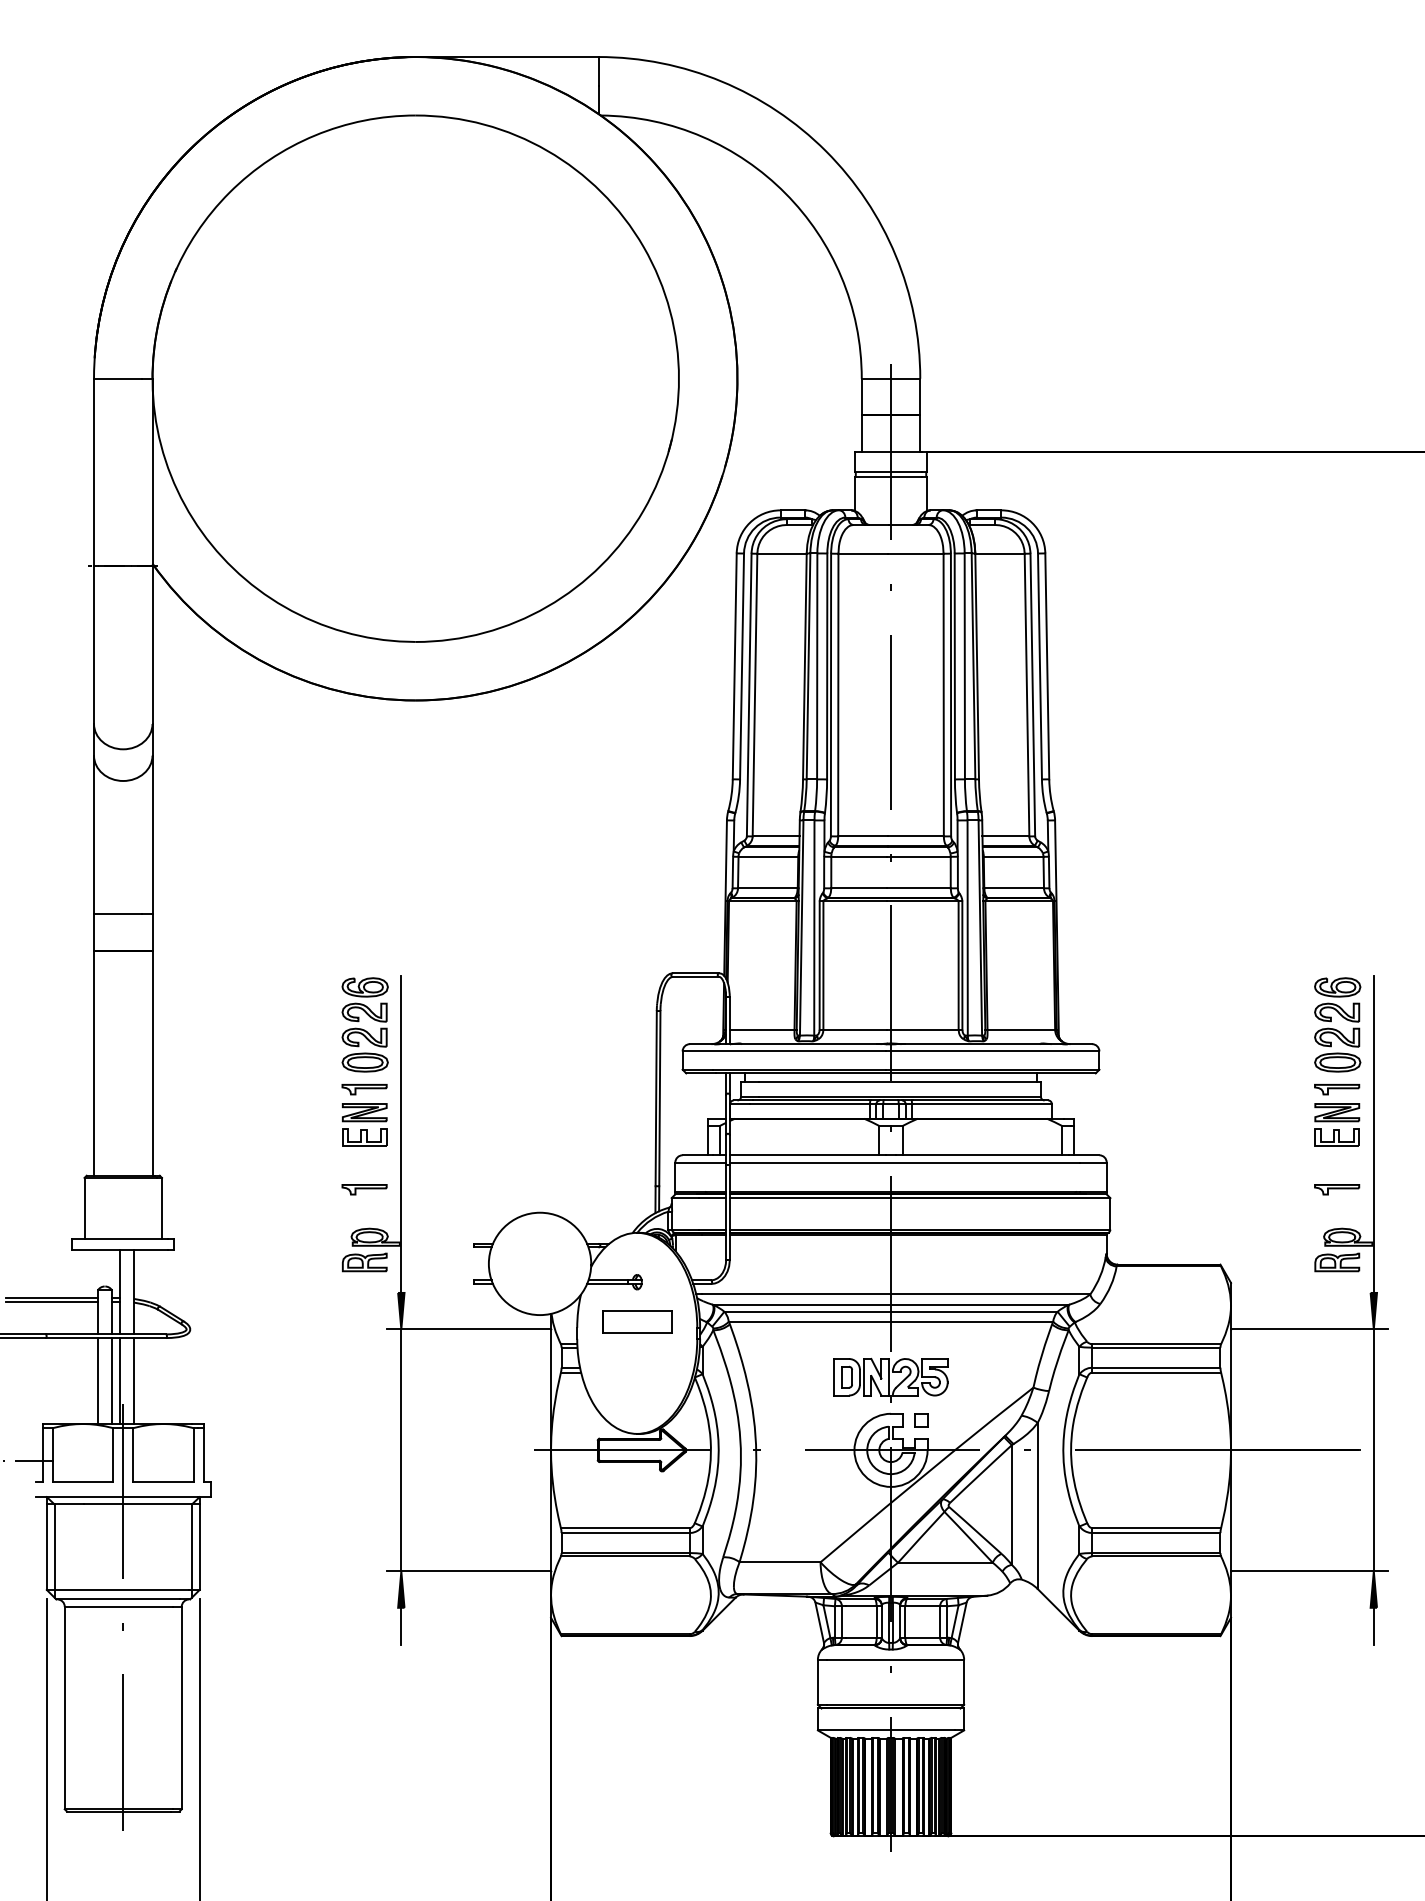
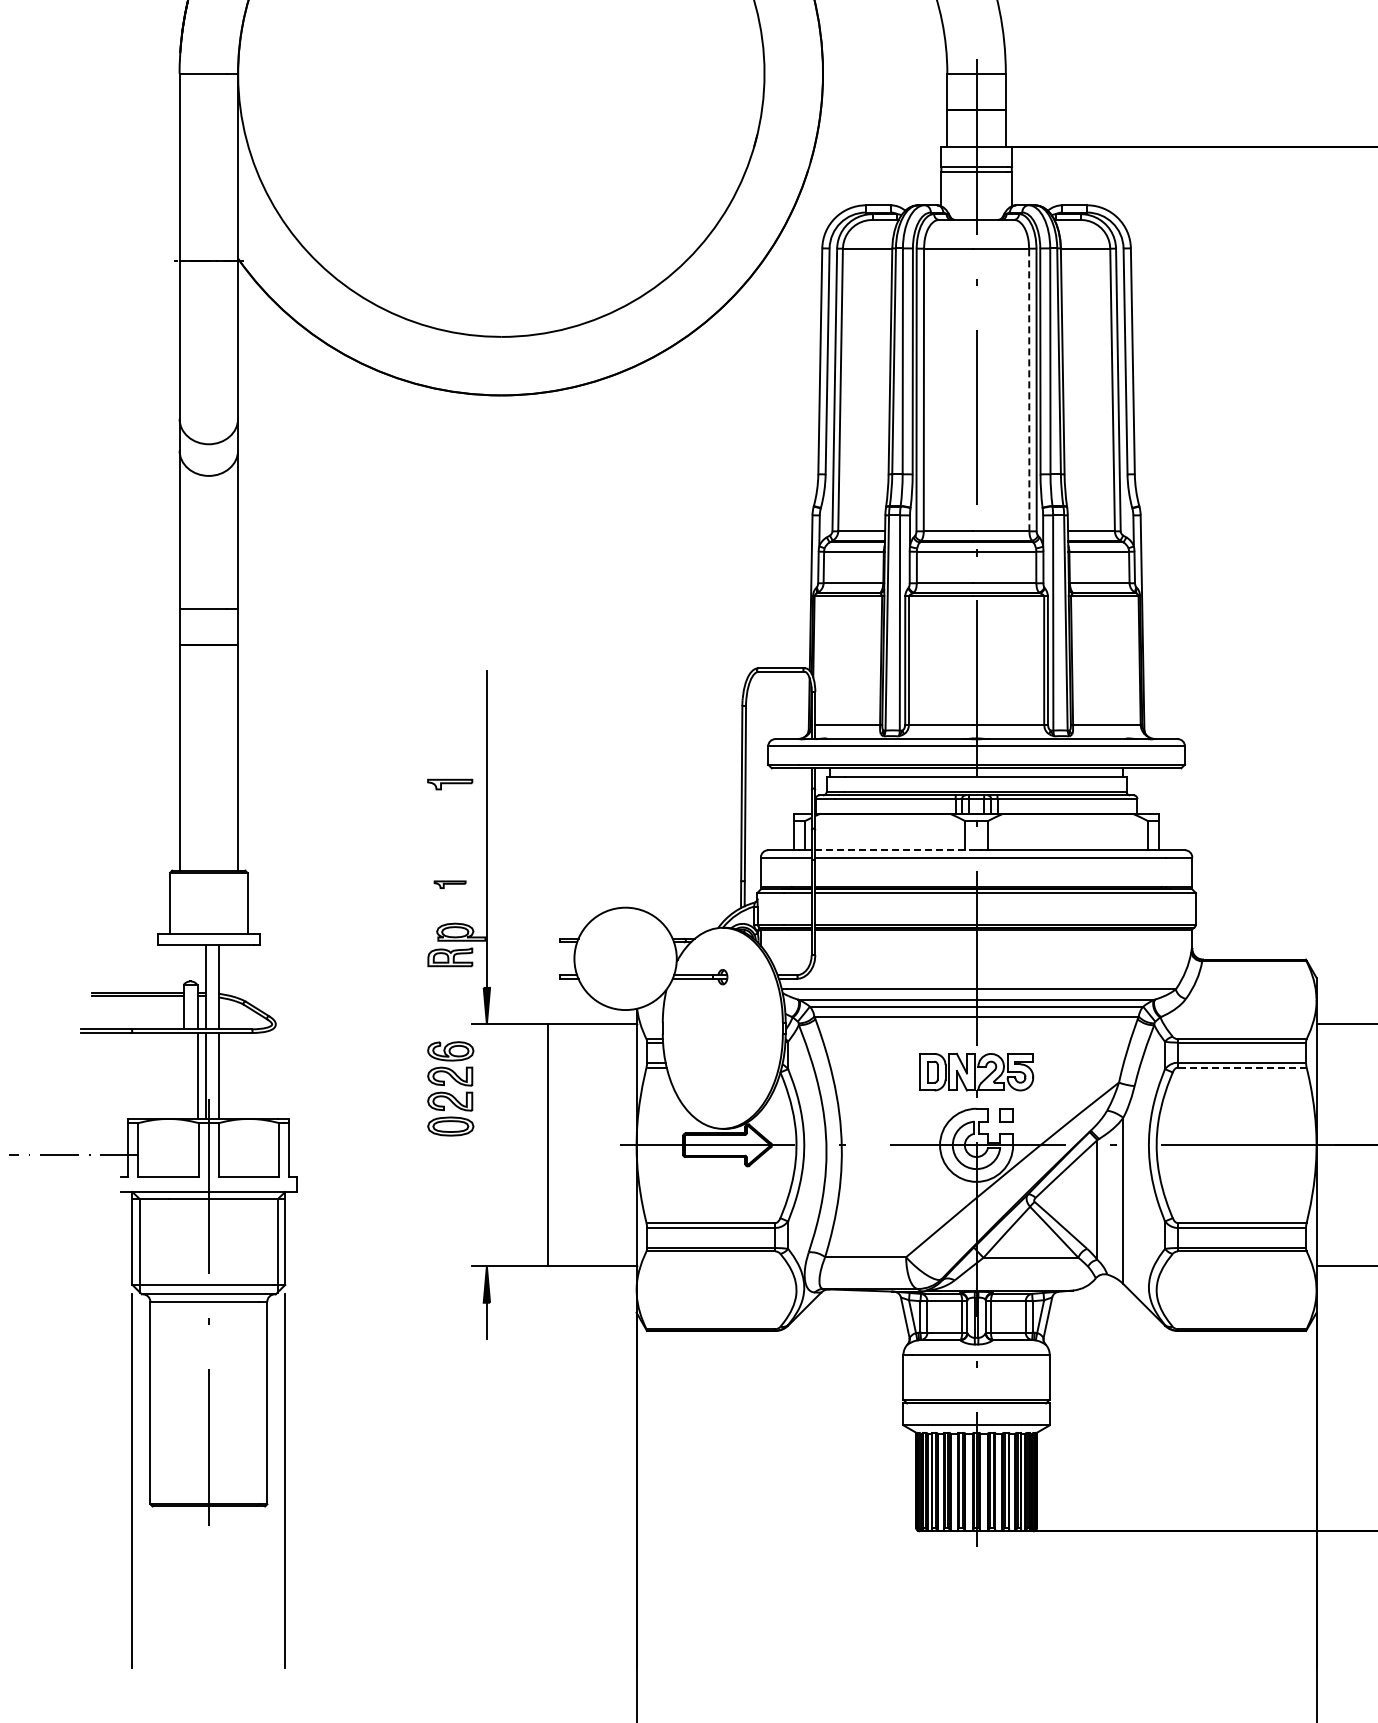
line: (943, 694) -> (1029, 389), solid -> dashed
part: (364, 1024) -> (450, 1088), moved
part: (364, 1124) -> (450, 819), removed
line: (808, 1155) -> (894, 850), solid -> dashed
part: (364, 1189) -> (450, 884), size x0.7
part: (637, 1321) -> (723, 1016), removed
line: (1156, 1372) -> (1242, 1067), solid -> dashed
line: (98, 1380) -> (184, 1075), removed
line: (401, 1450) -> (548, 1145), moved

